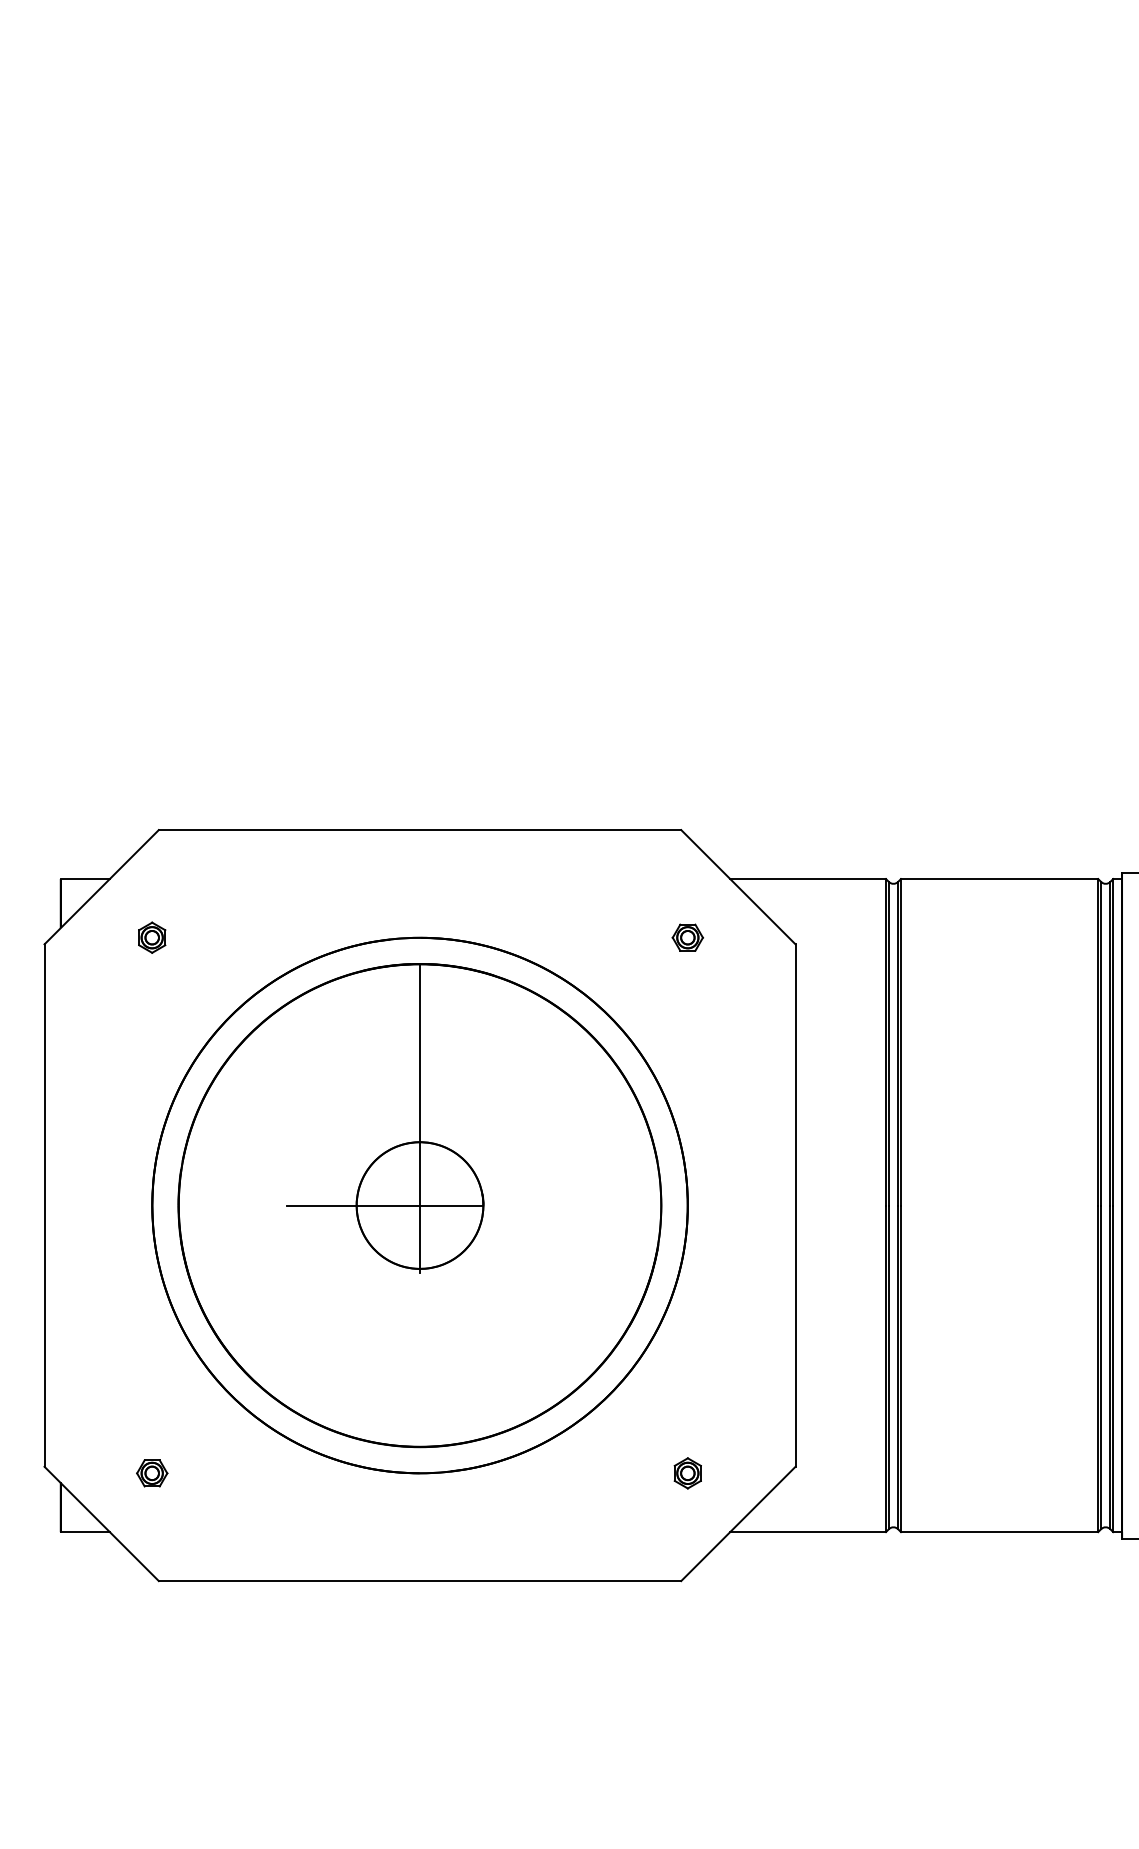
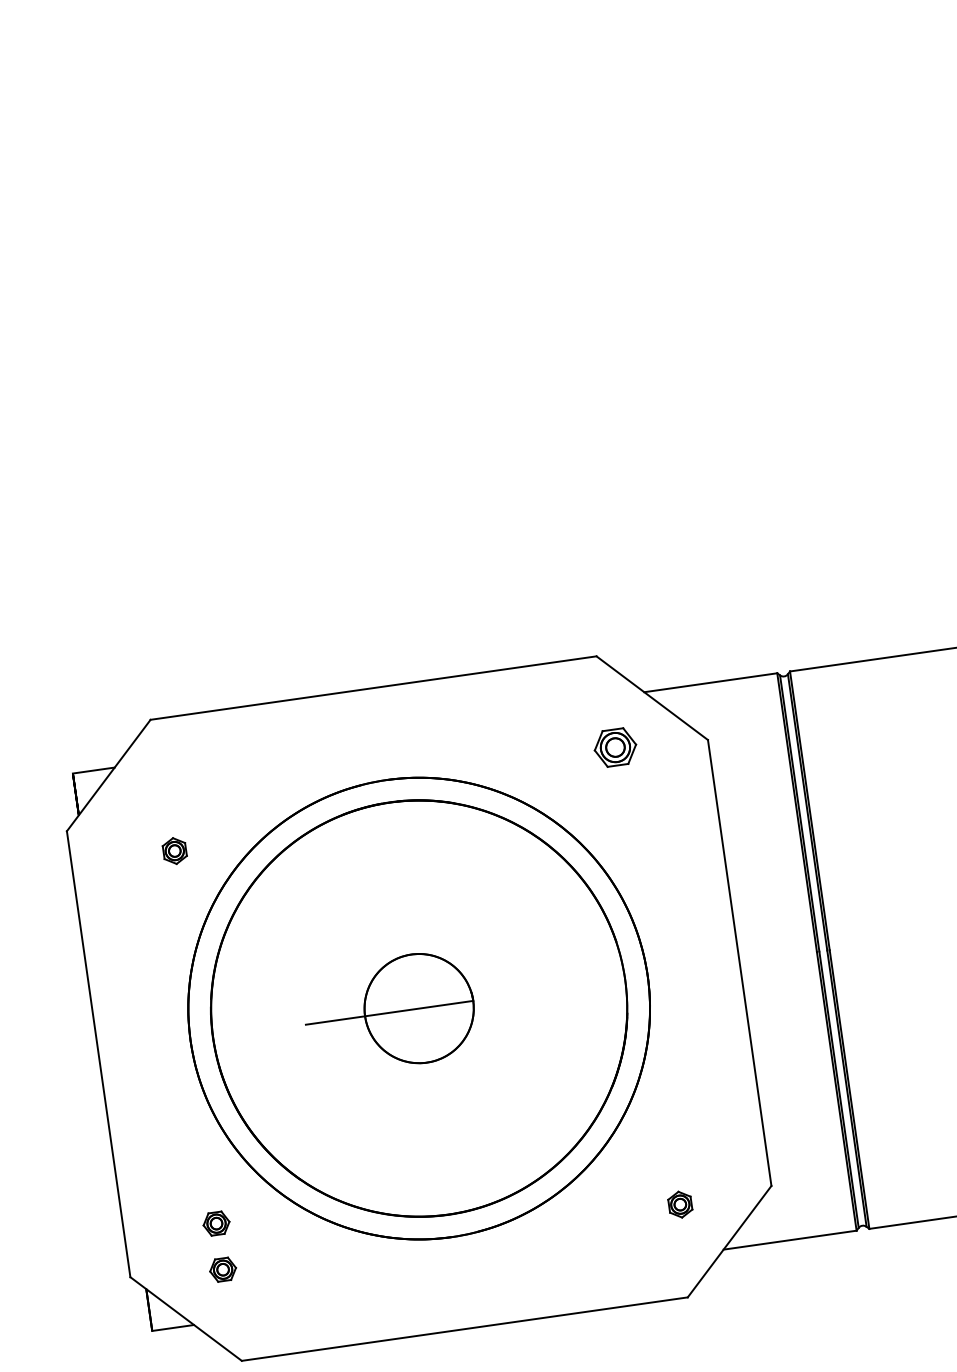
part: (152, 937) -> (175, 850), moved
part: (687, 937) -> (614, 747), size x1.6
line: (420, 1118) -> (408, 934), removed
part: (152, 1419) -> (216, 1223), added

